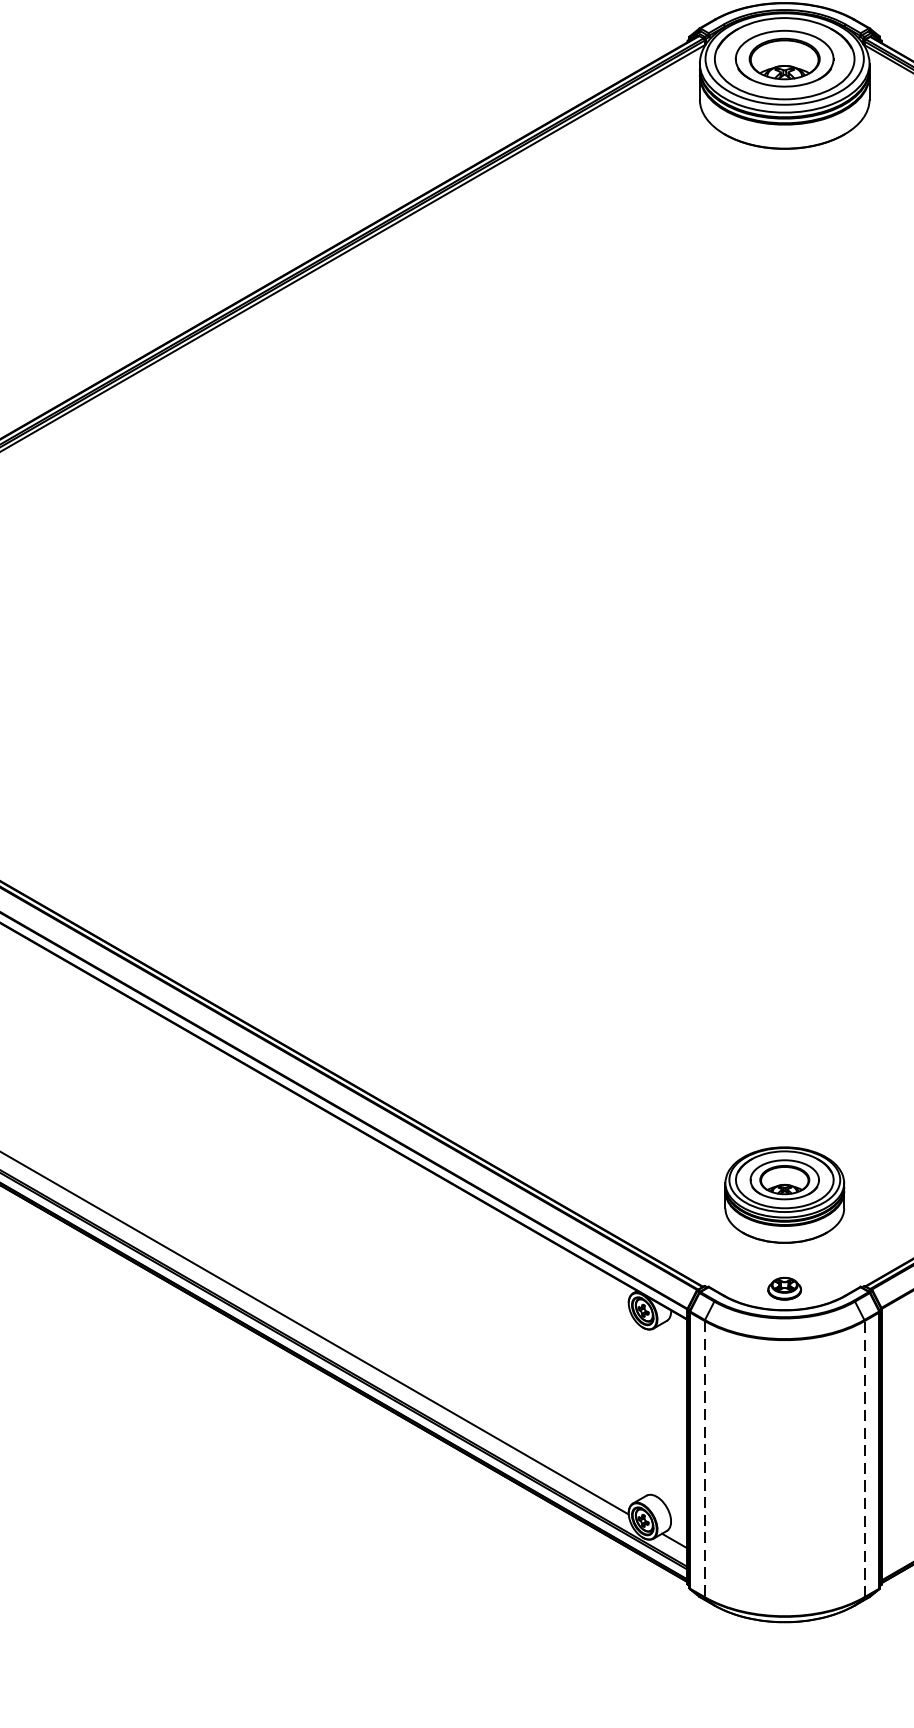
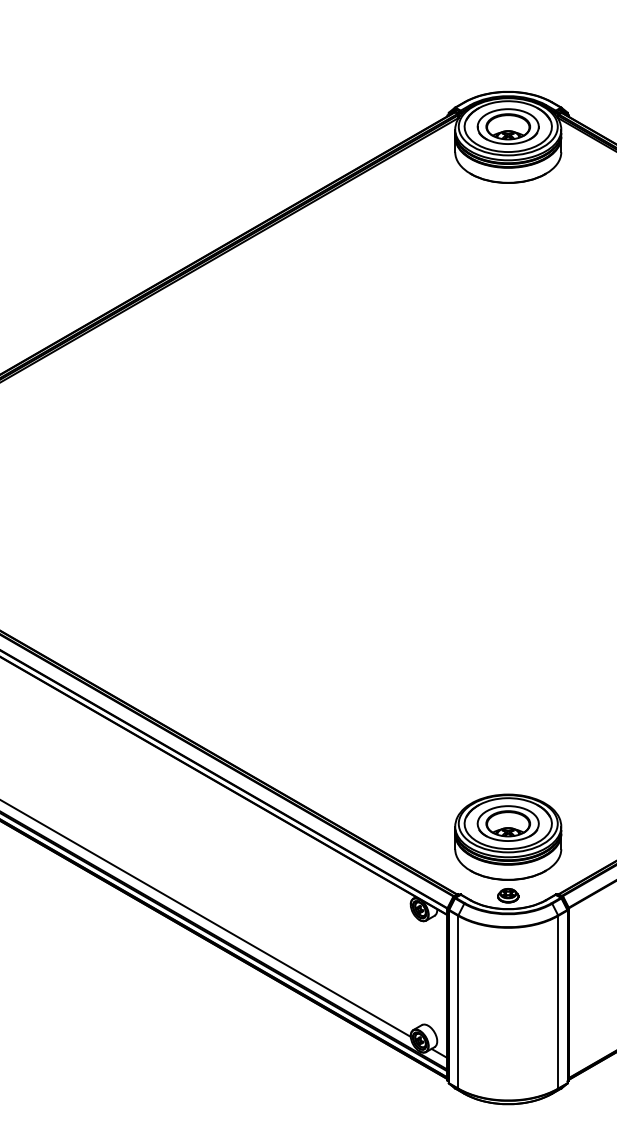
part: (785, 1194) -> (508, 836), size x1.43
line: (865, 1457) -> (558, 1001), dashed -> solid
line: (705, 1459) -> (458, 1002), dashed -> solid

